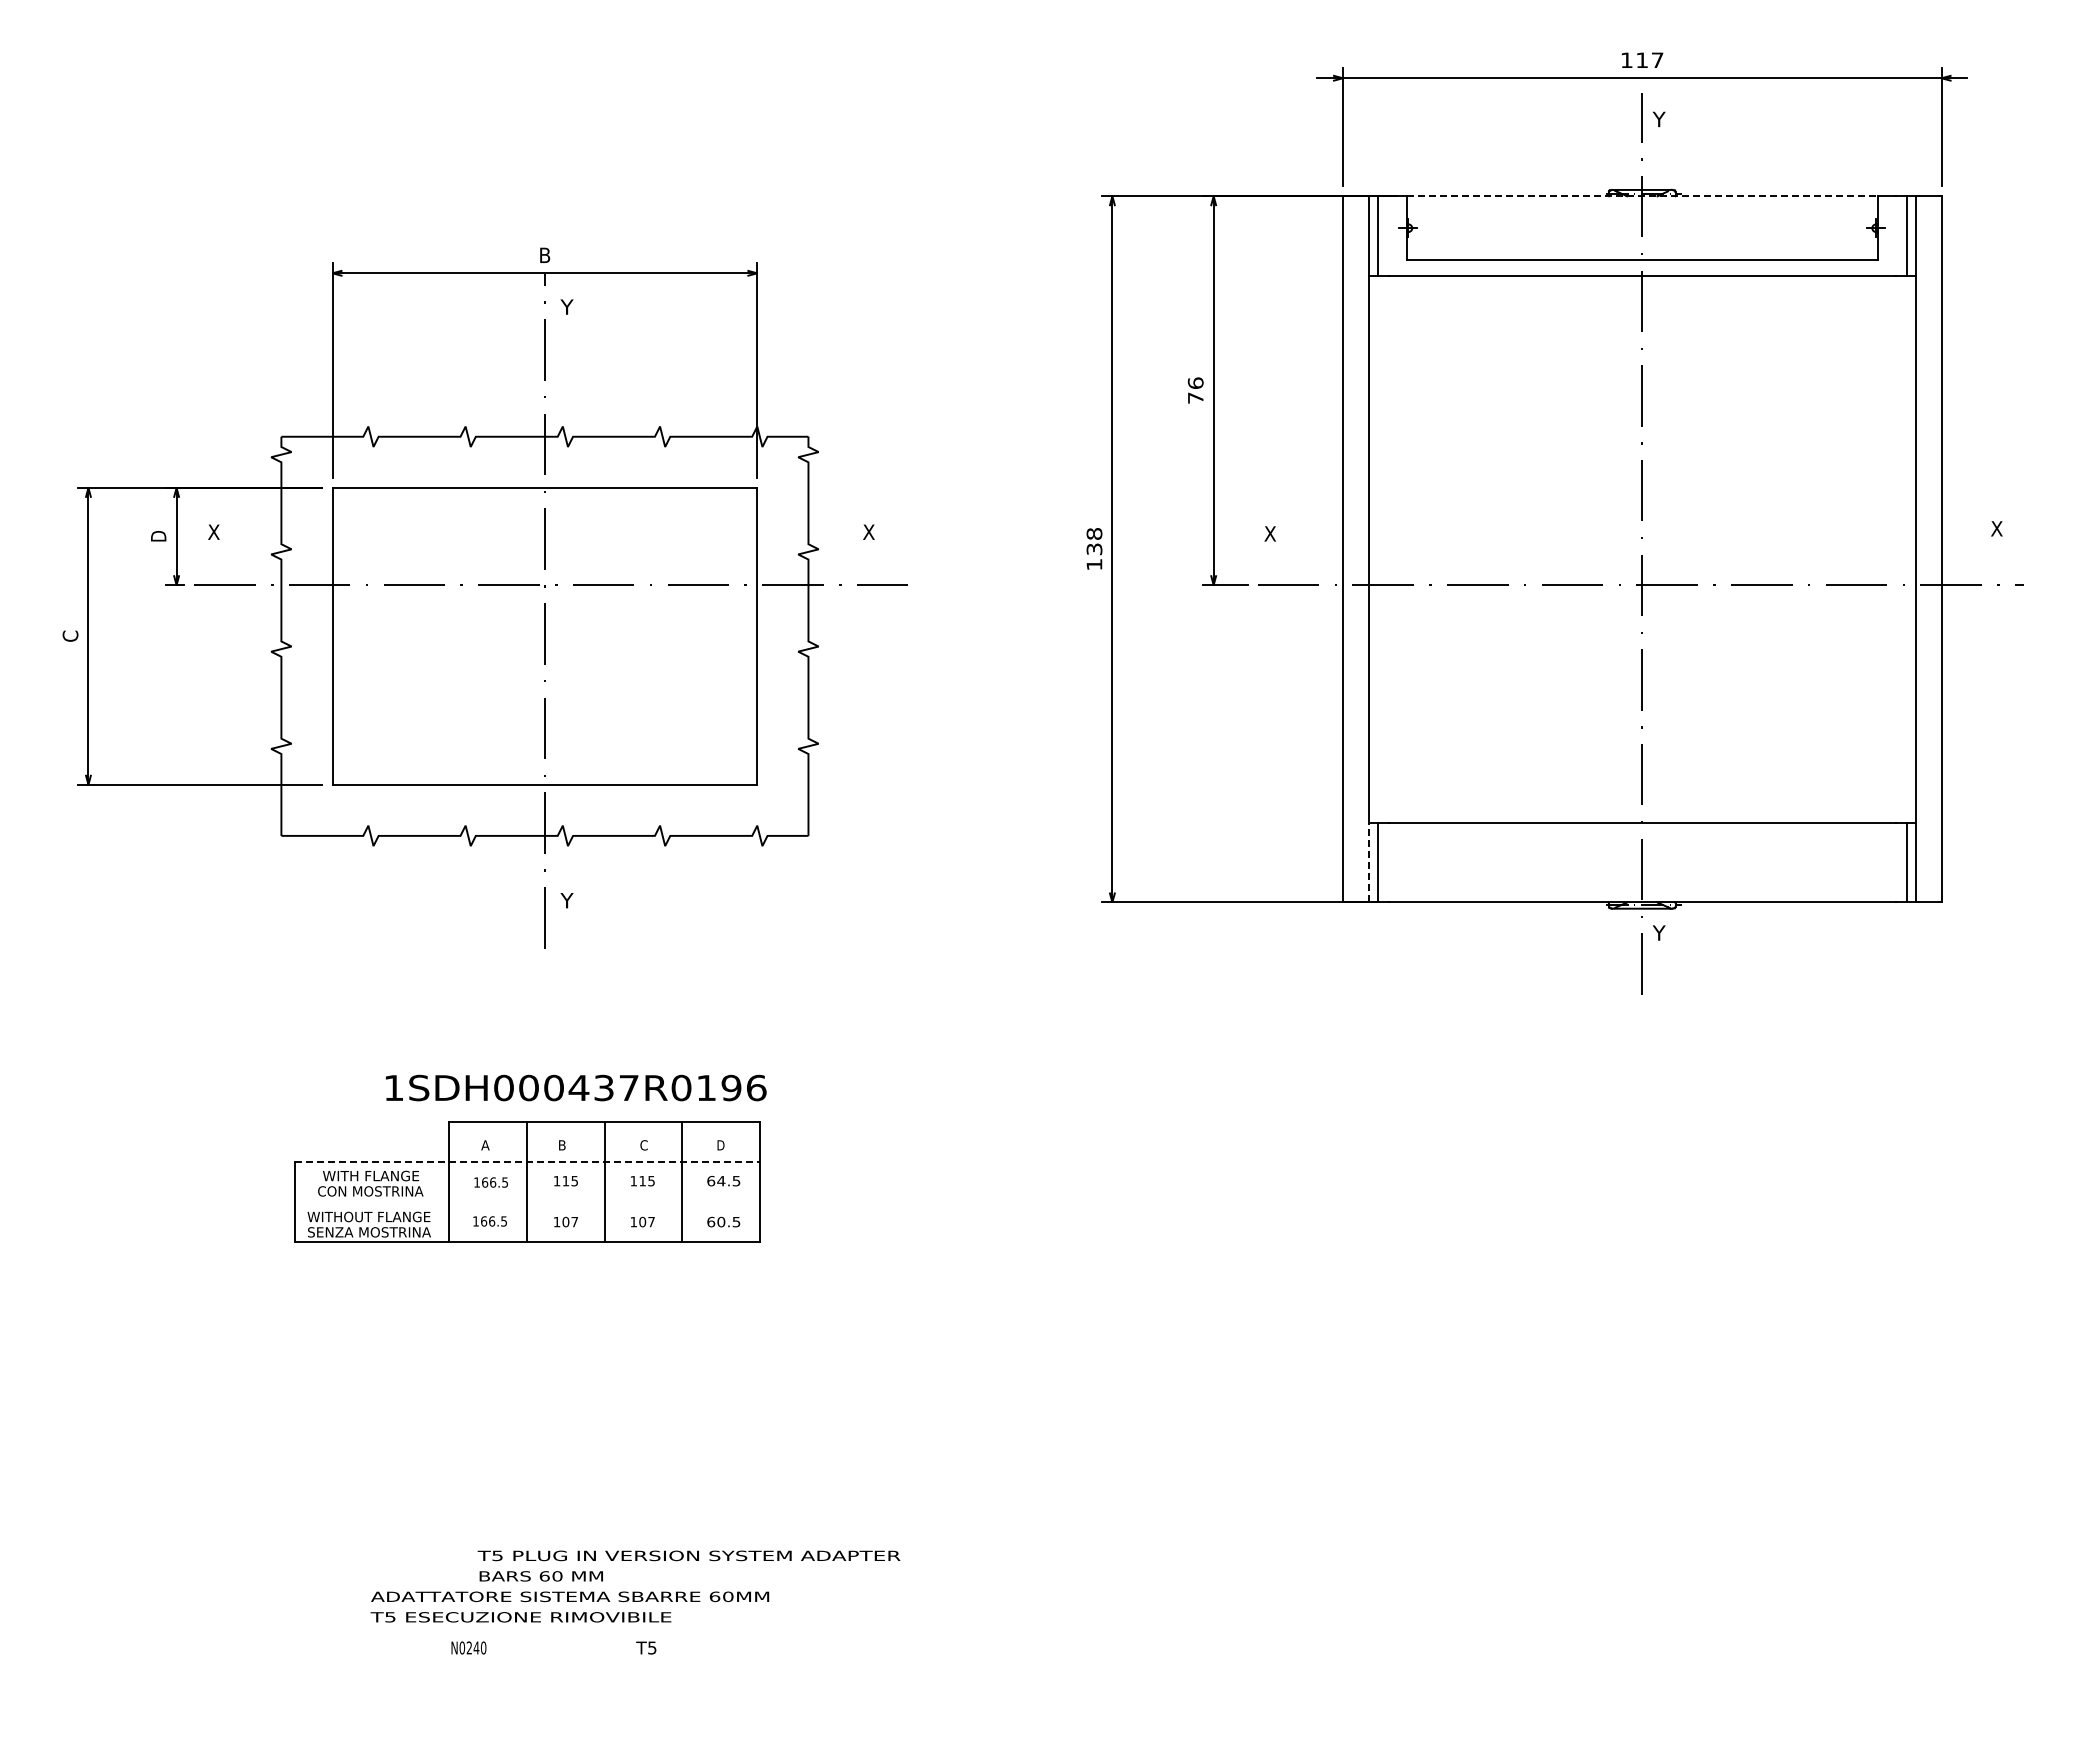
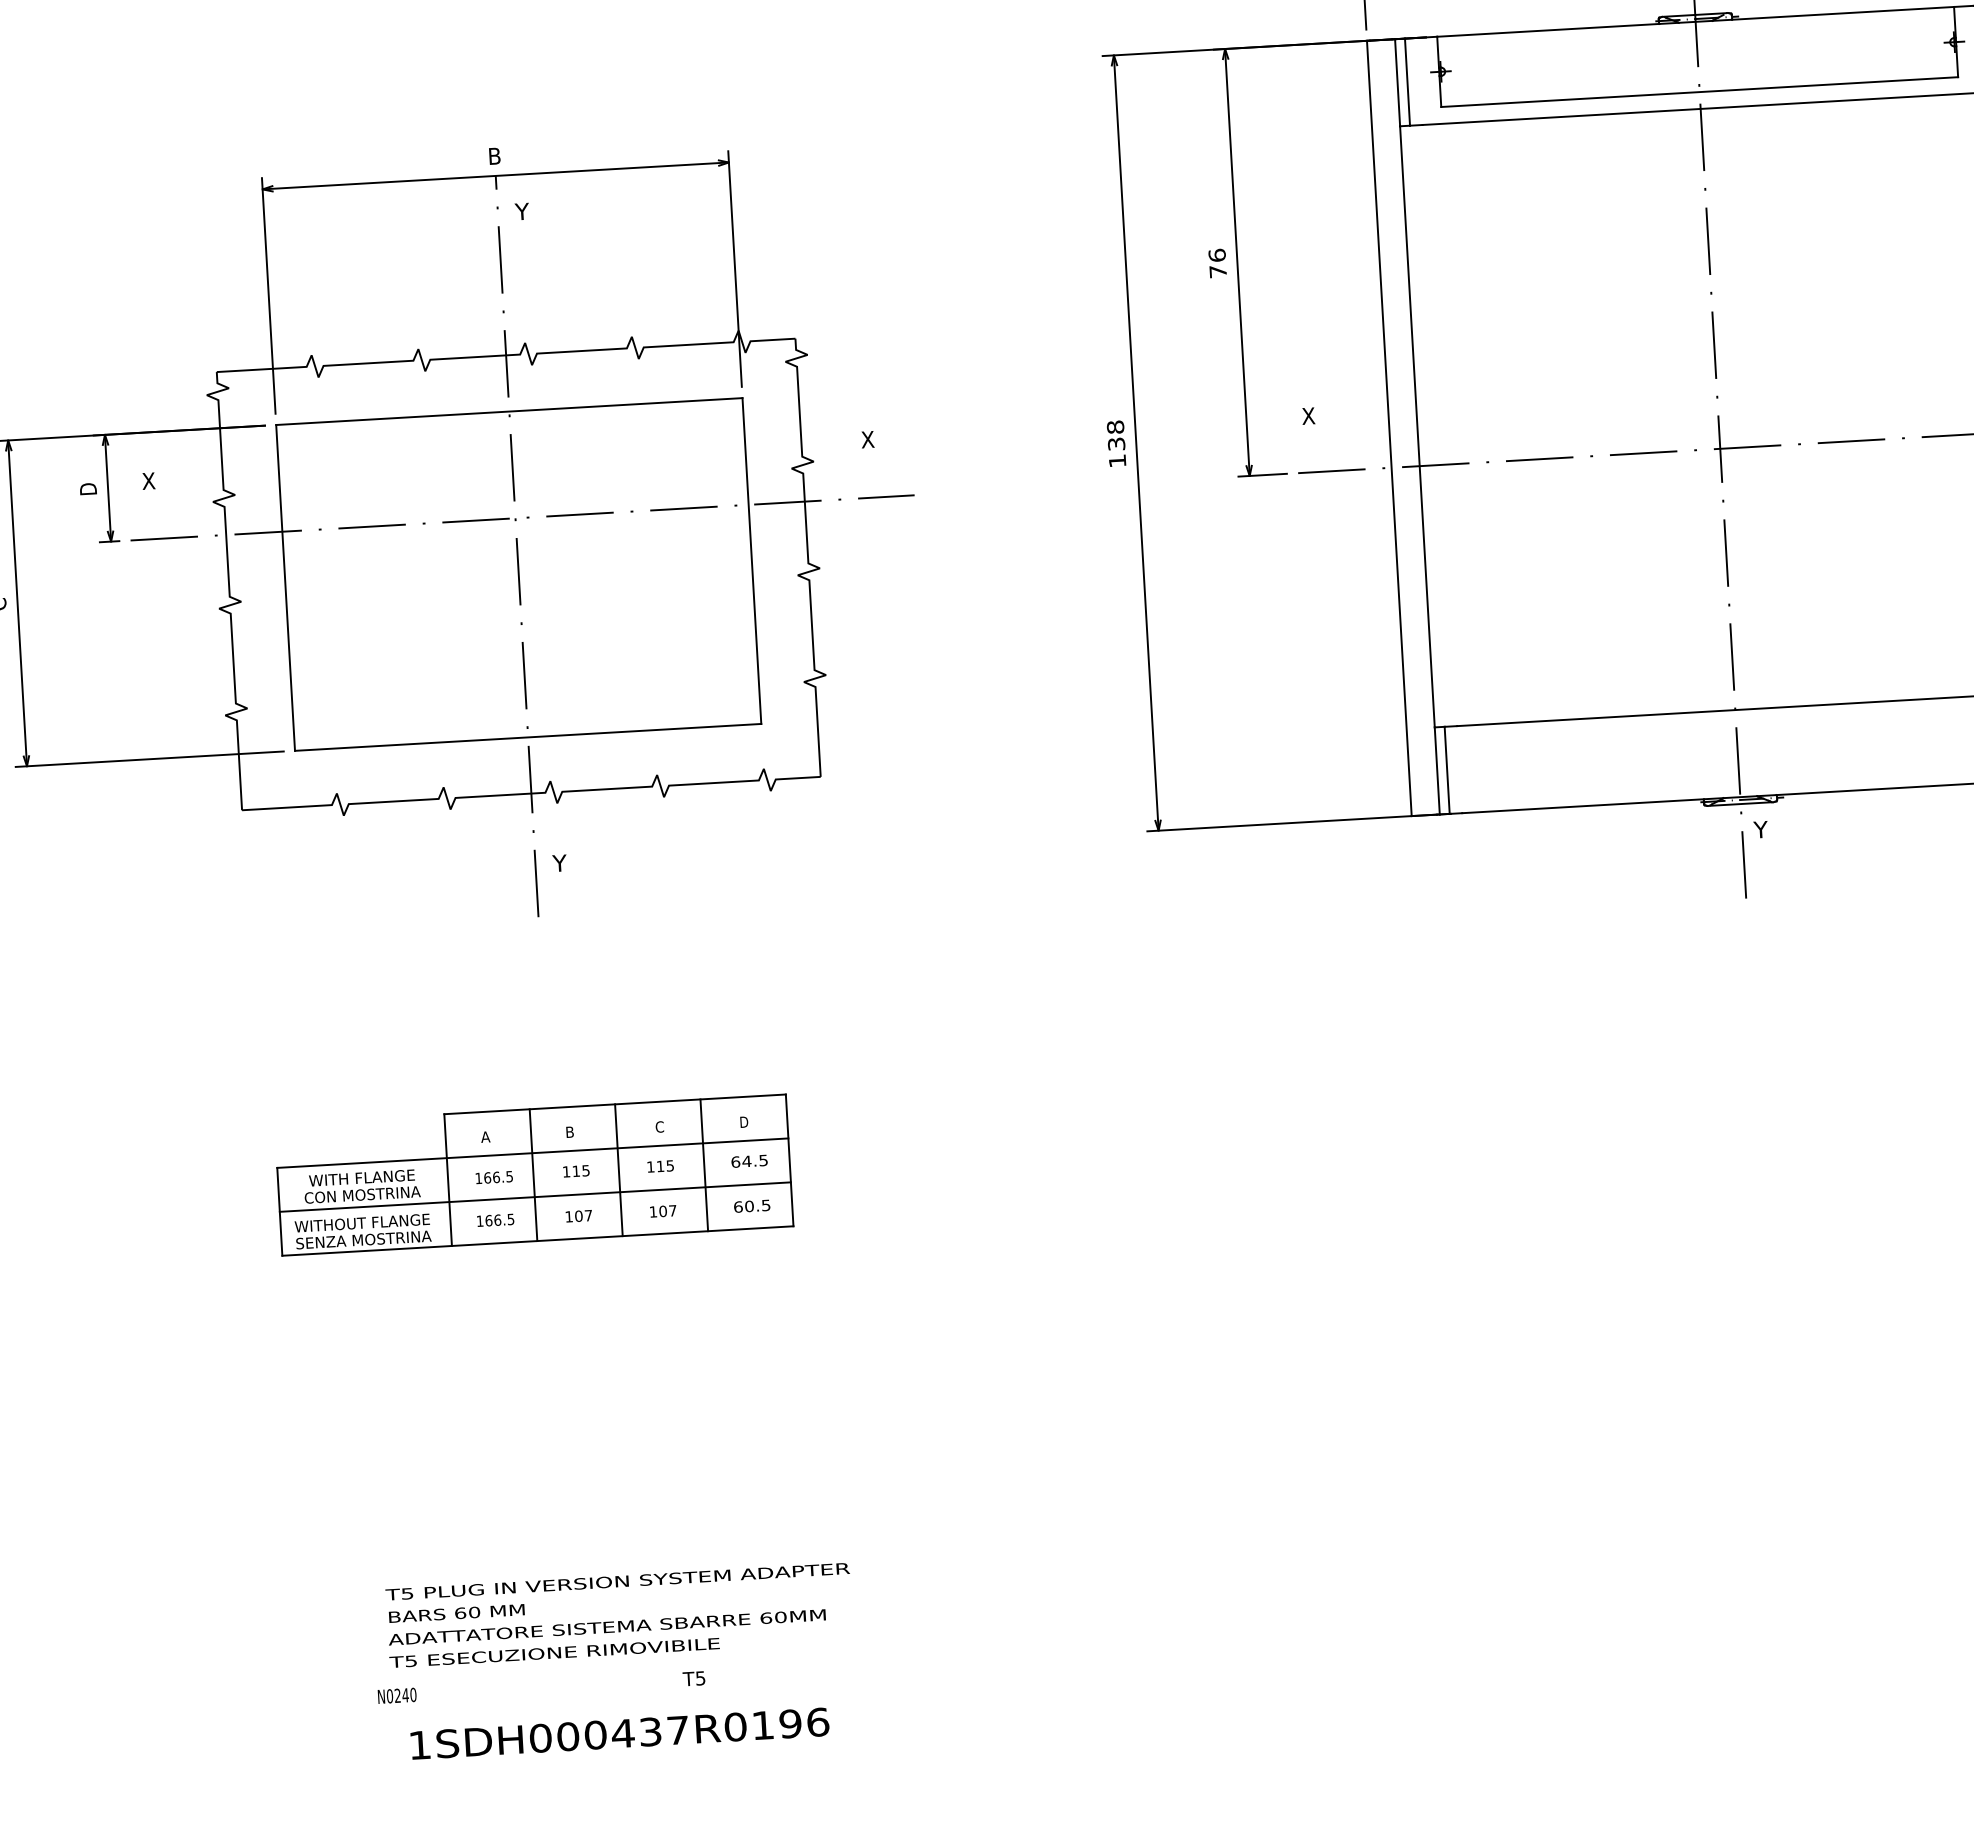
line: (1642, 196) -> (1695, 22), dashed -> solid
line: (1368, 862) -> (1437, 770), dashed -> solid
text: (576, 1087) -> (620, 1733), moved
line: (527, 1162) -> (532, 1153), dashed -> solid
line: (527, 1202) -> (535, 1197), added
text: (688, 1565) -> (617, 1592), moved
text: (468, 1647) -> (396, 1695), moved

